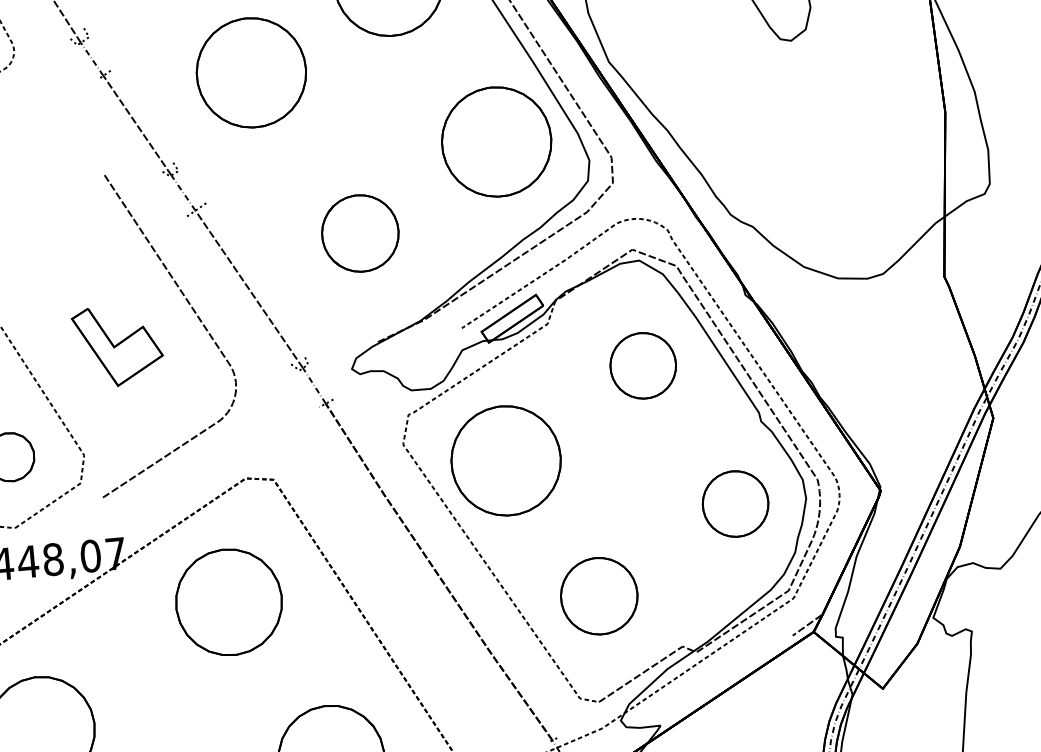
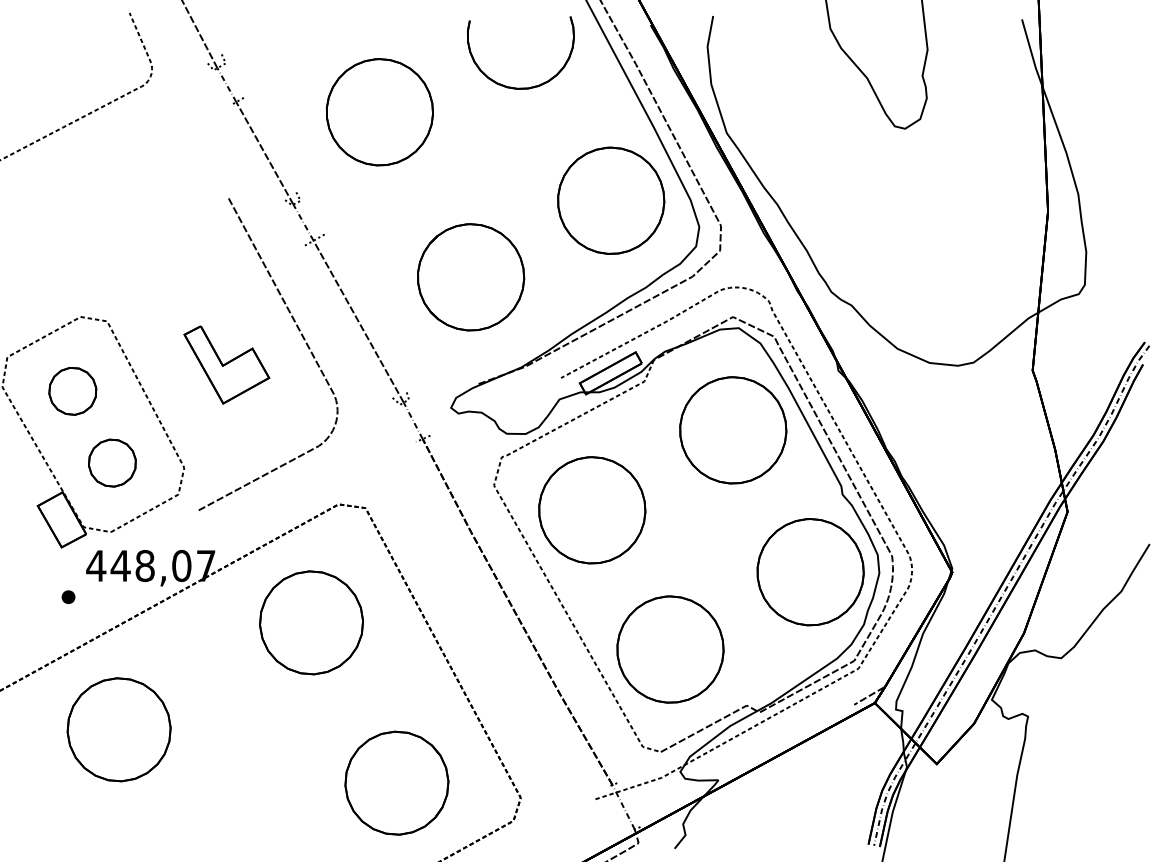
part: (360, 233) -> (471, 277), size x1.43
part: (643, 365) -> (733, 430), size x1.67
part: (735, 504) -> (810, 572), size x1.67
part: (599, 596) -> (670, 649), size x1.43

